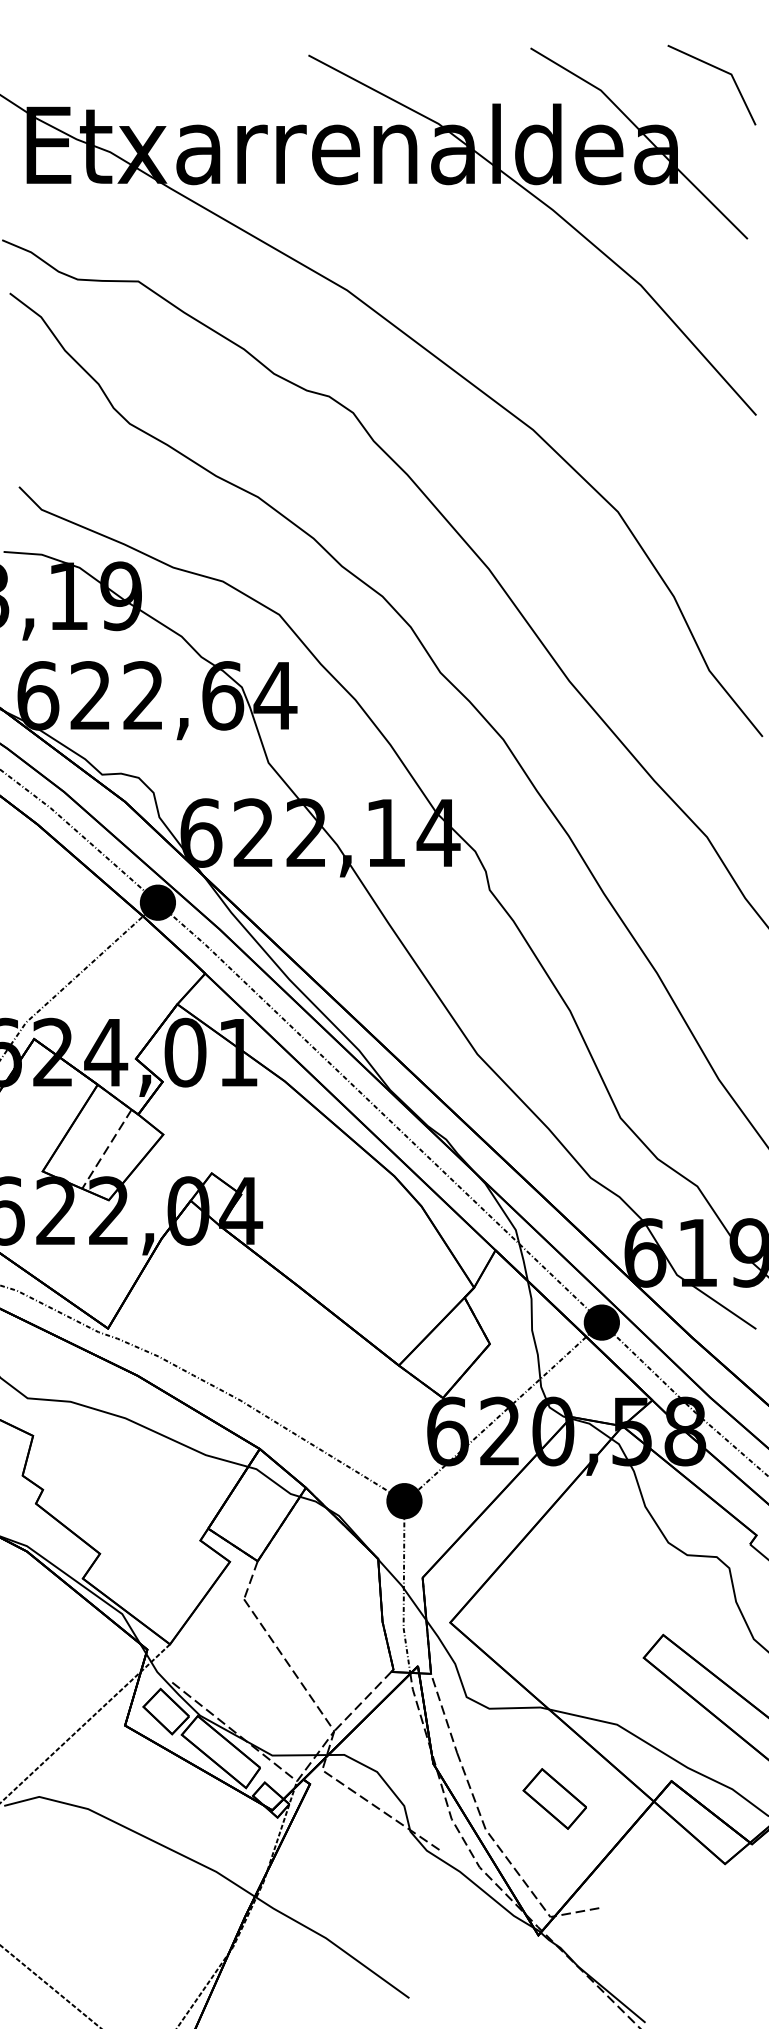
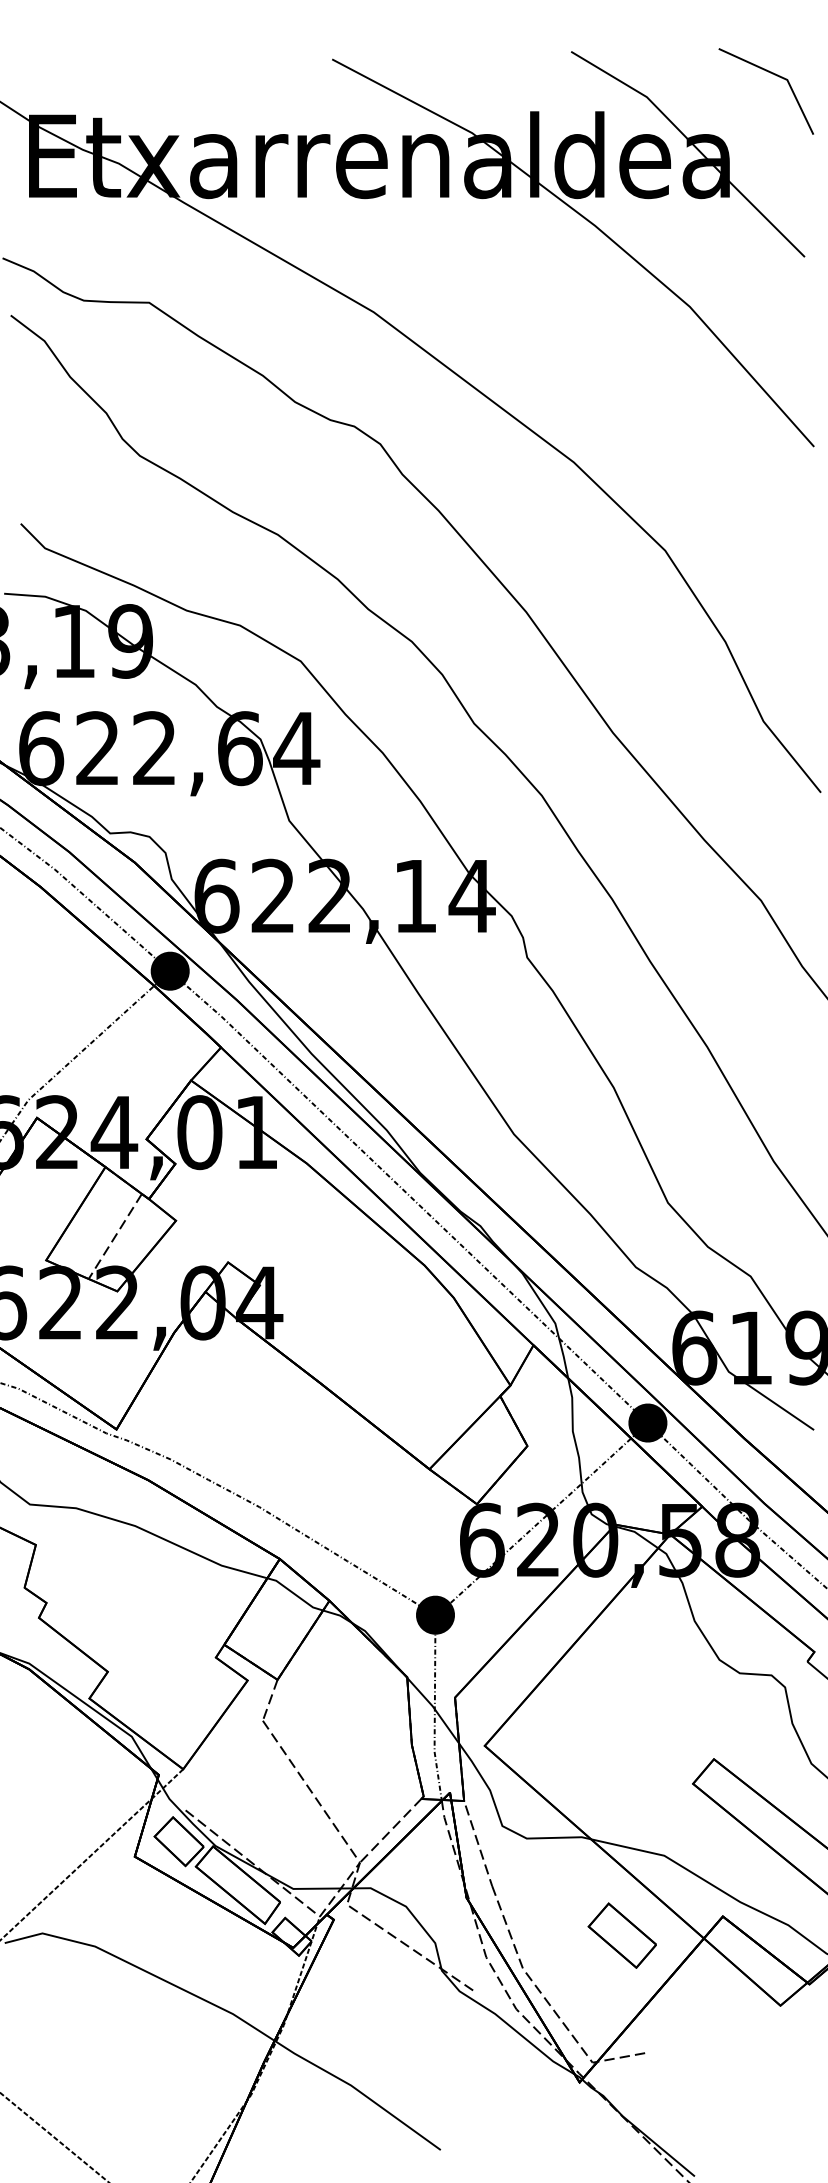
part: (554, 1798) -> (621, 1935), moved

